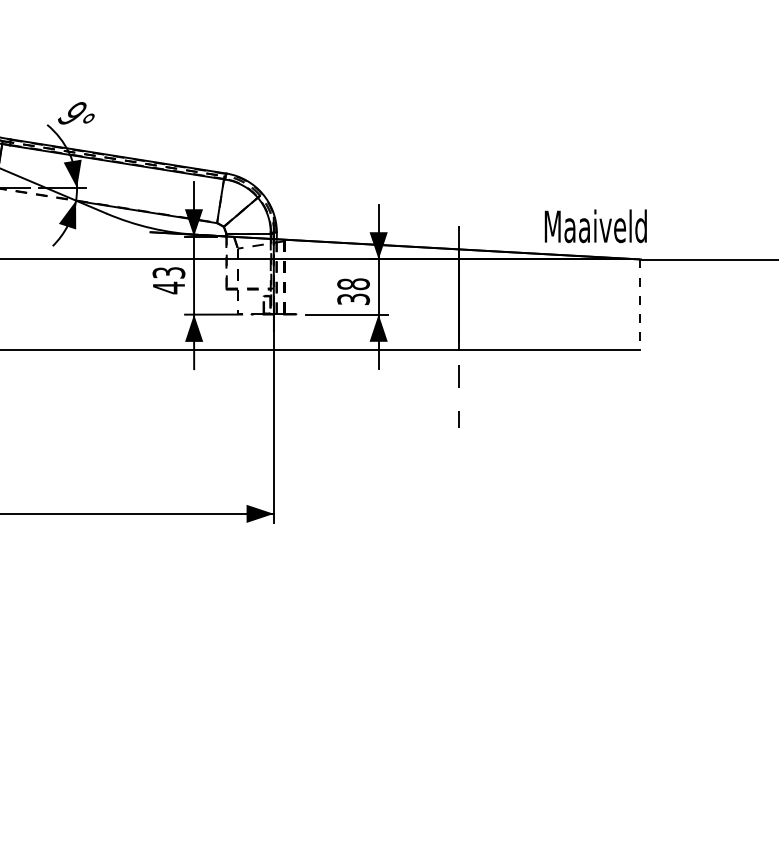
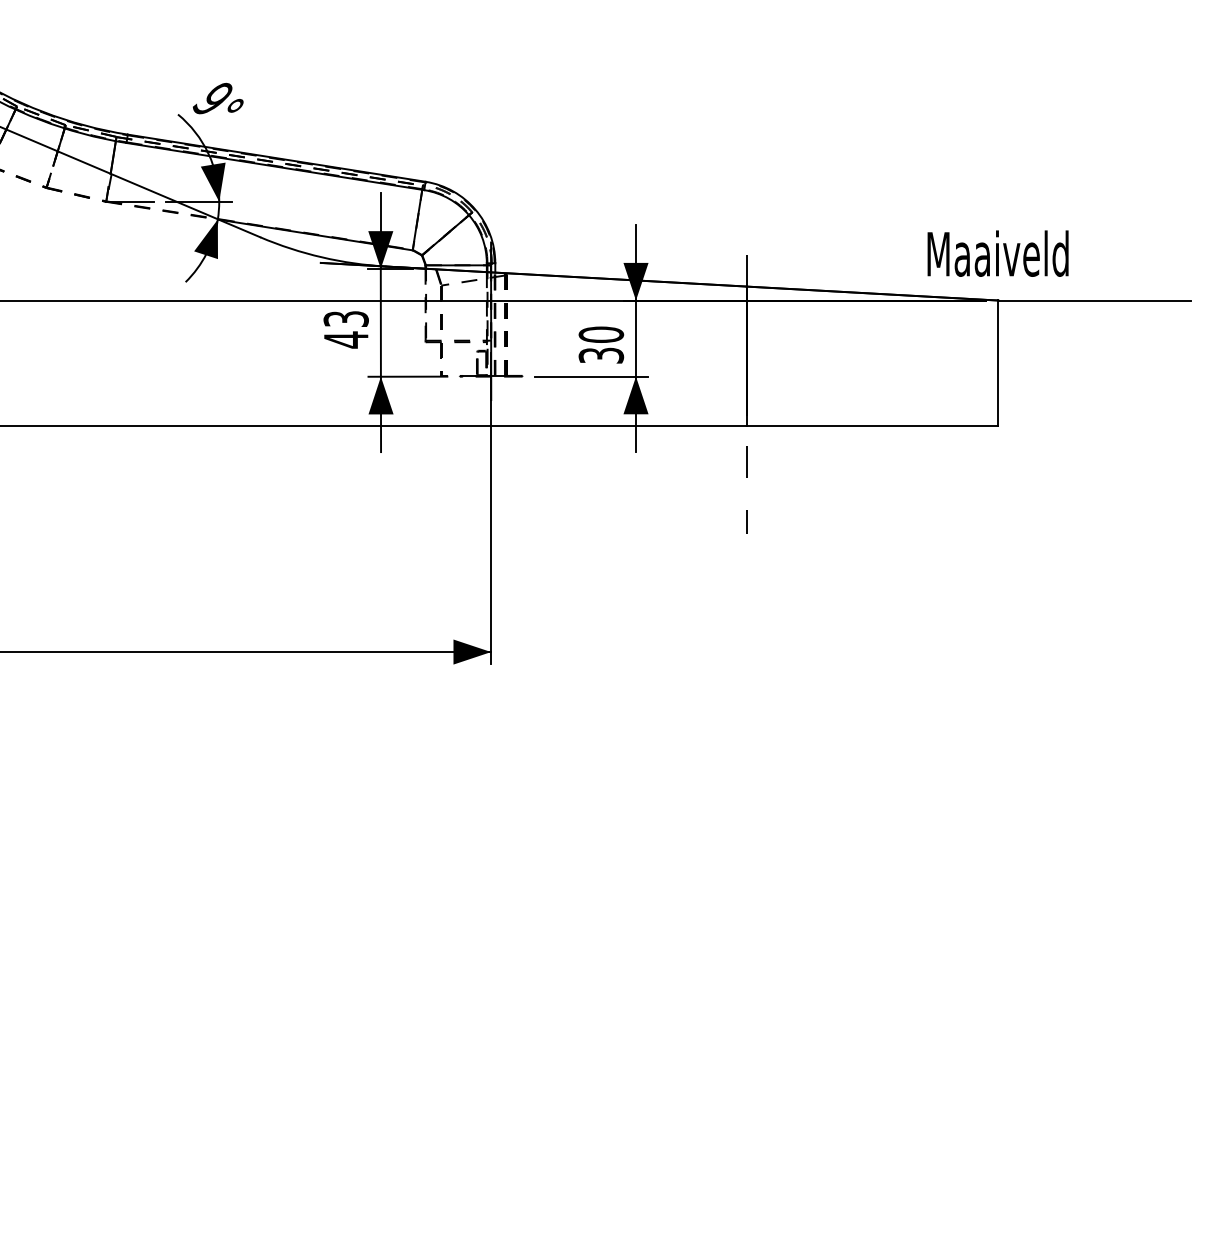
text: (595, 226) -> (997, 253), moved
text: (353, 284) -> (601, 334), 38 -> 30
line: (640, 305) -> (997, 363), dashed -> solid

